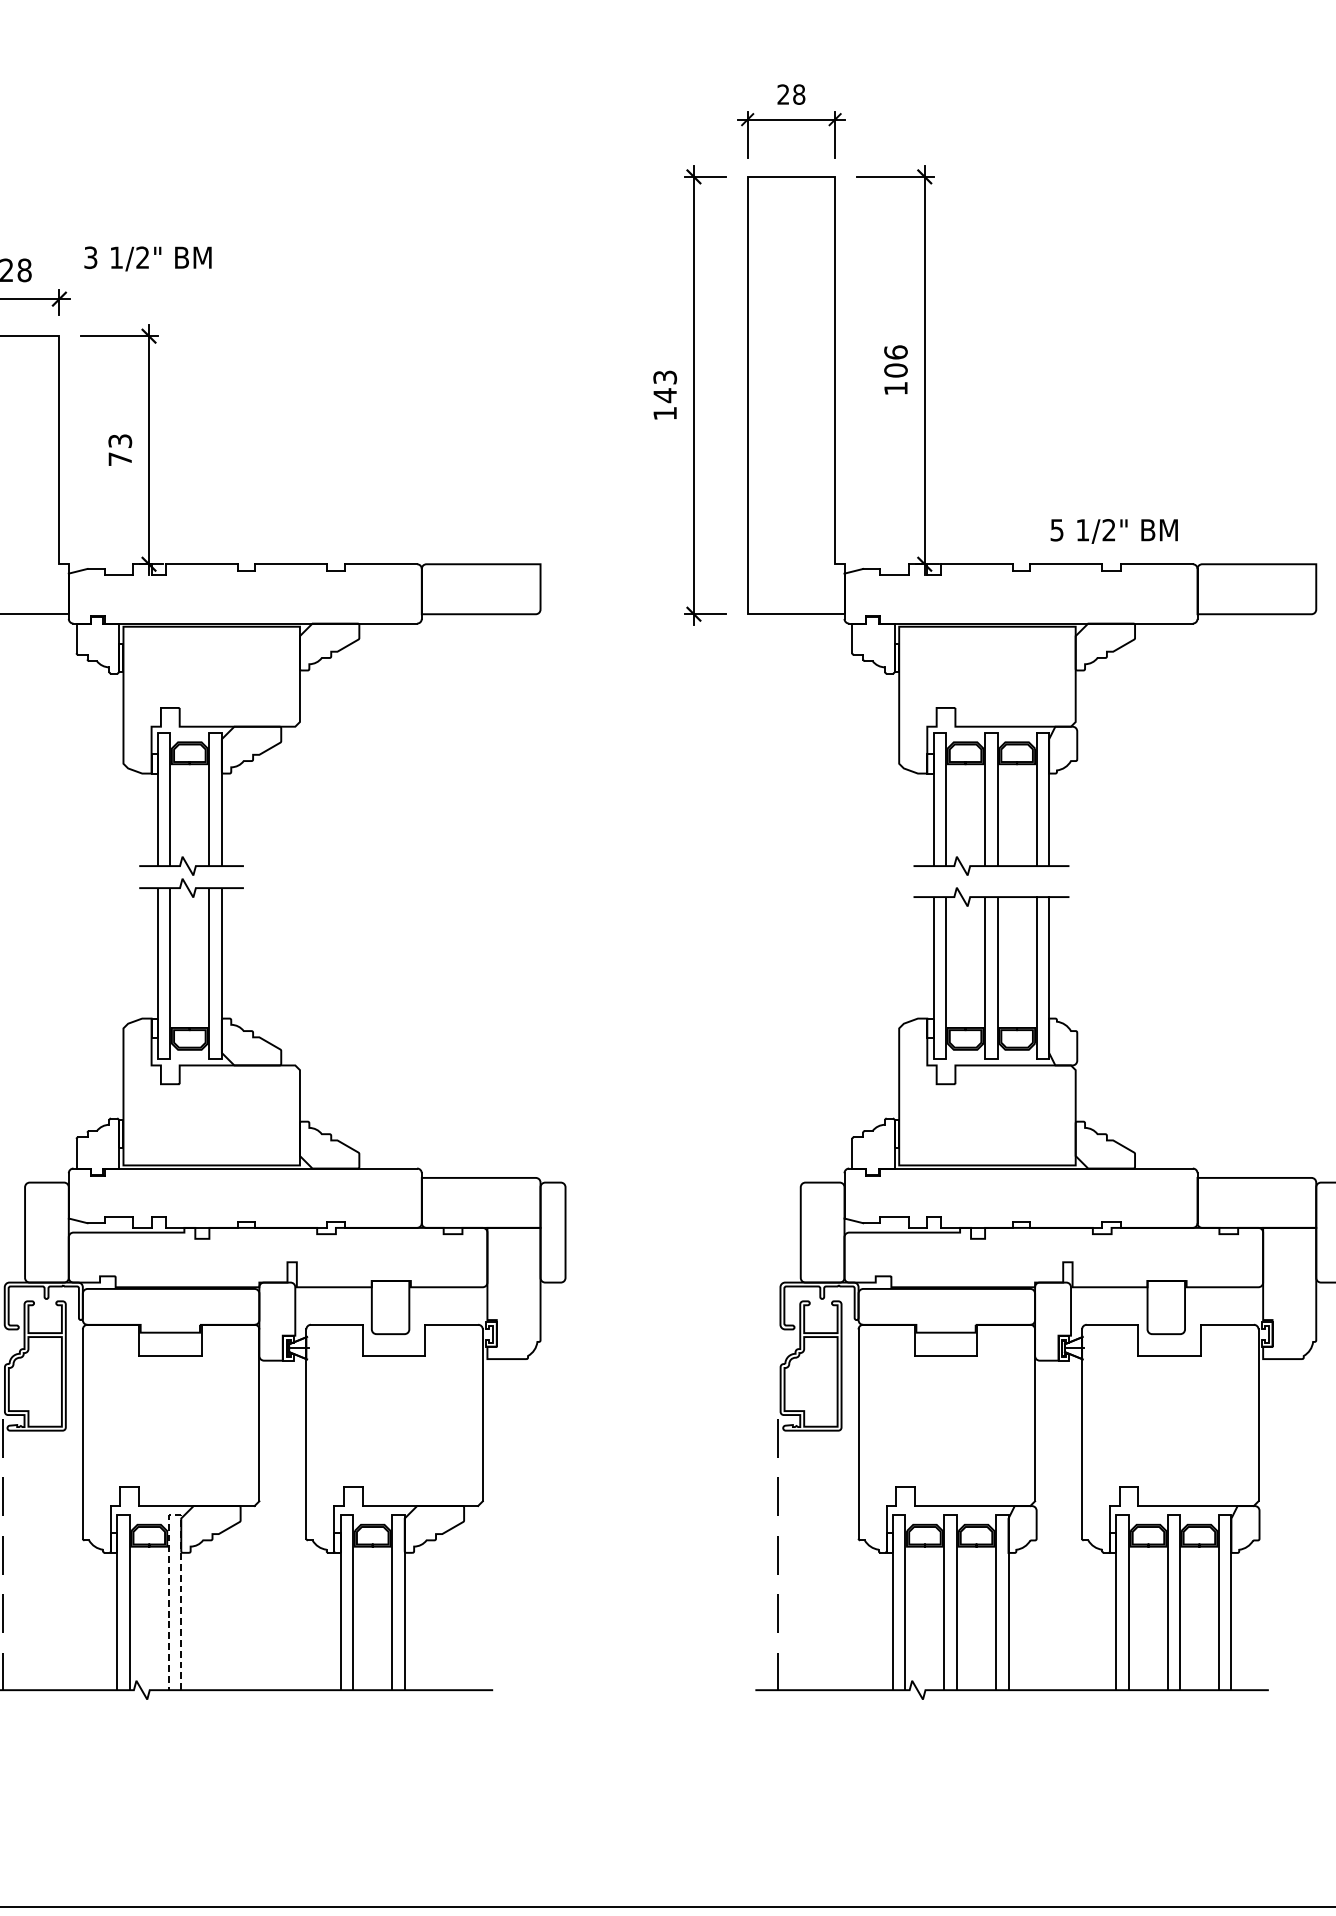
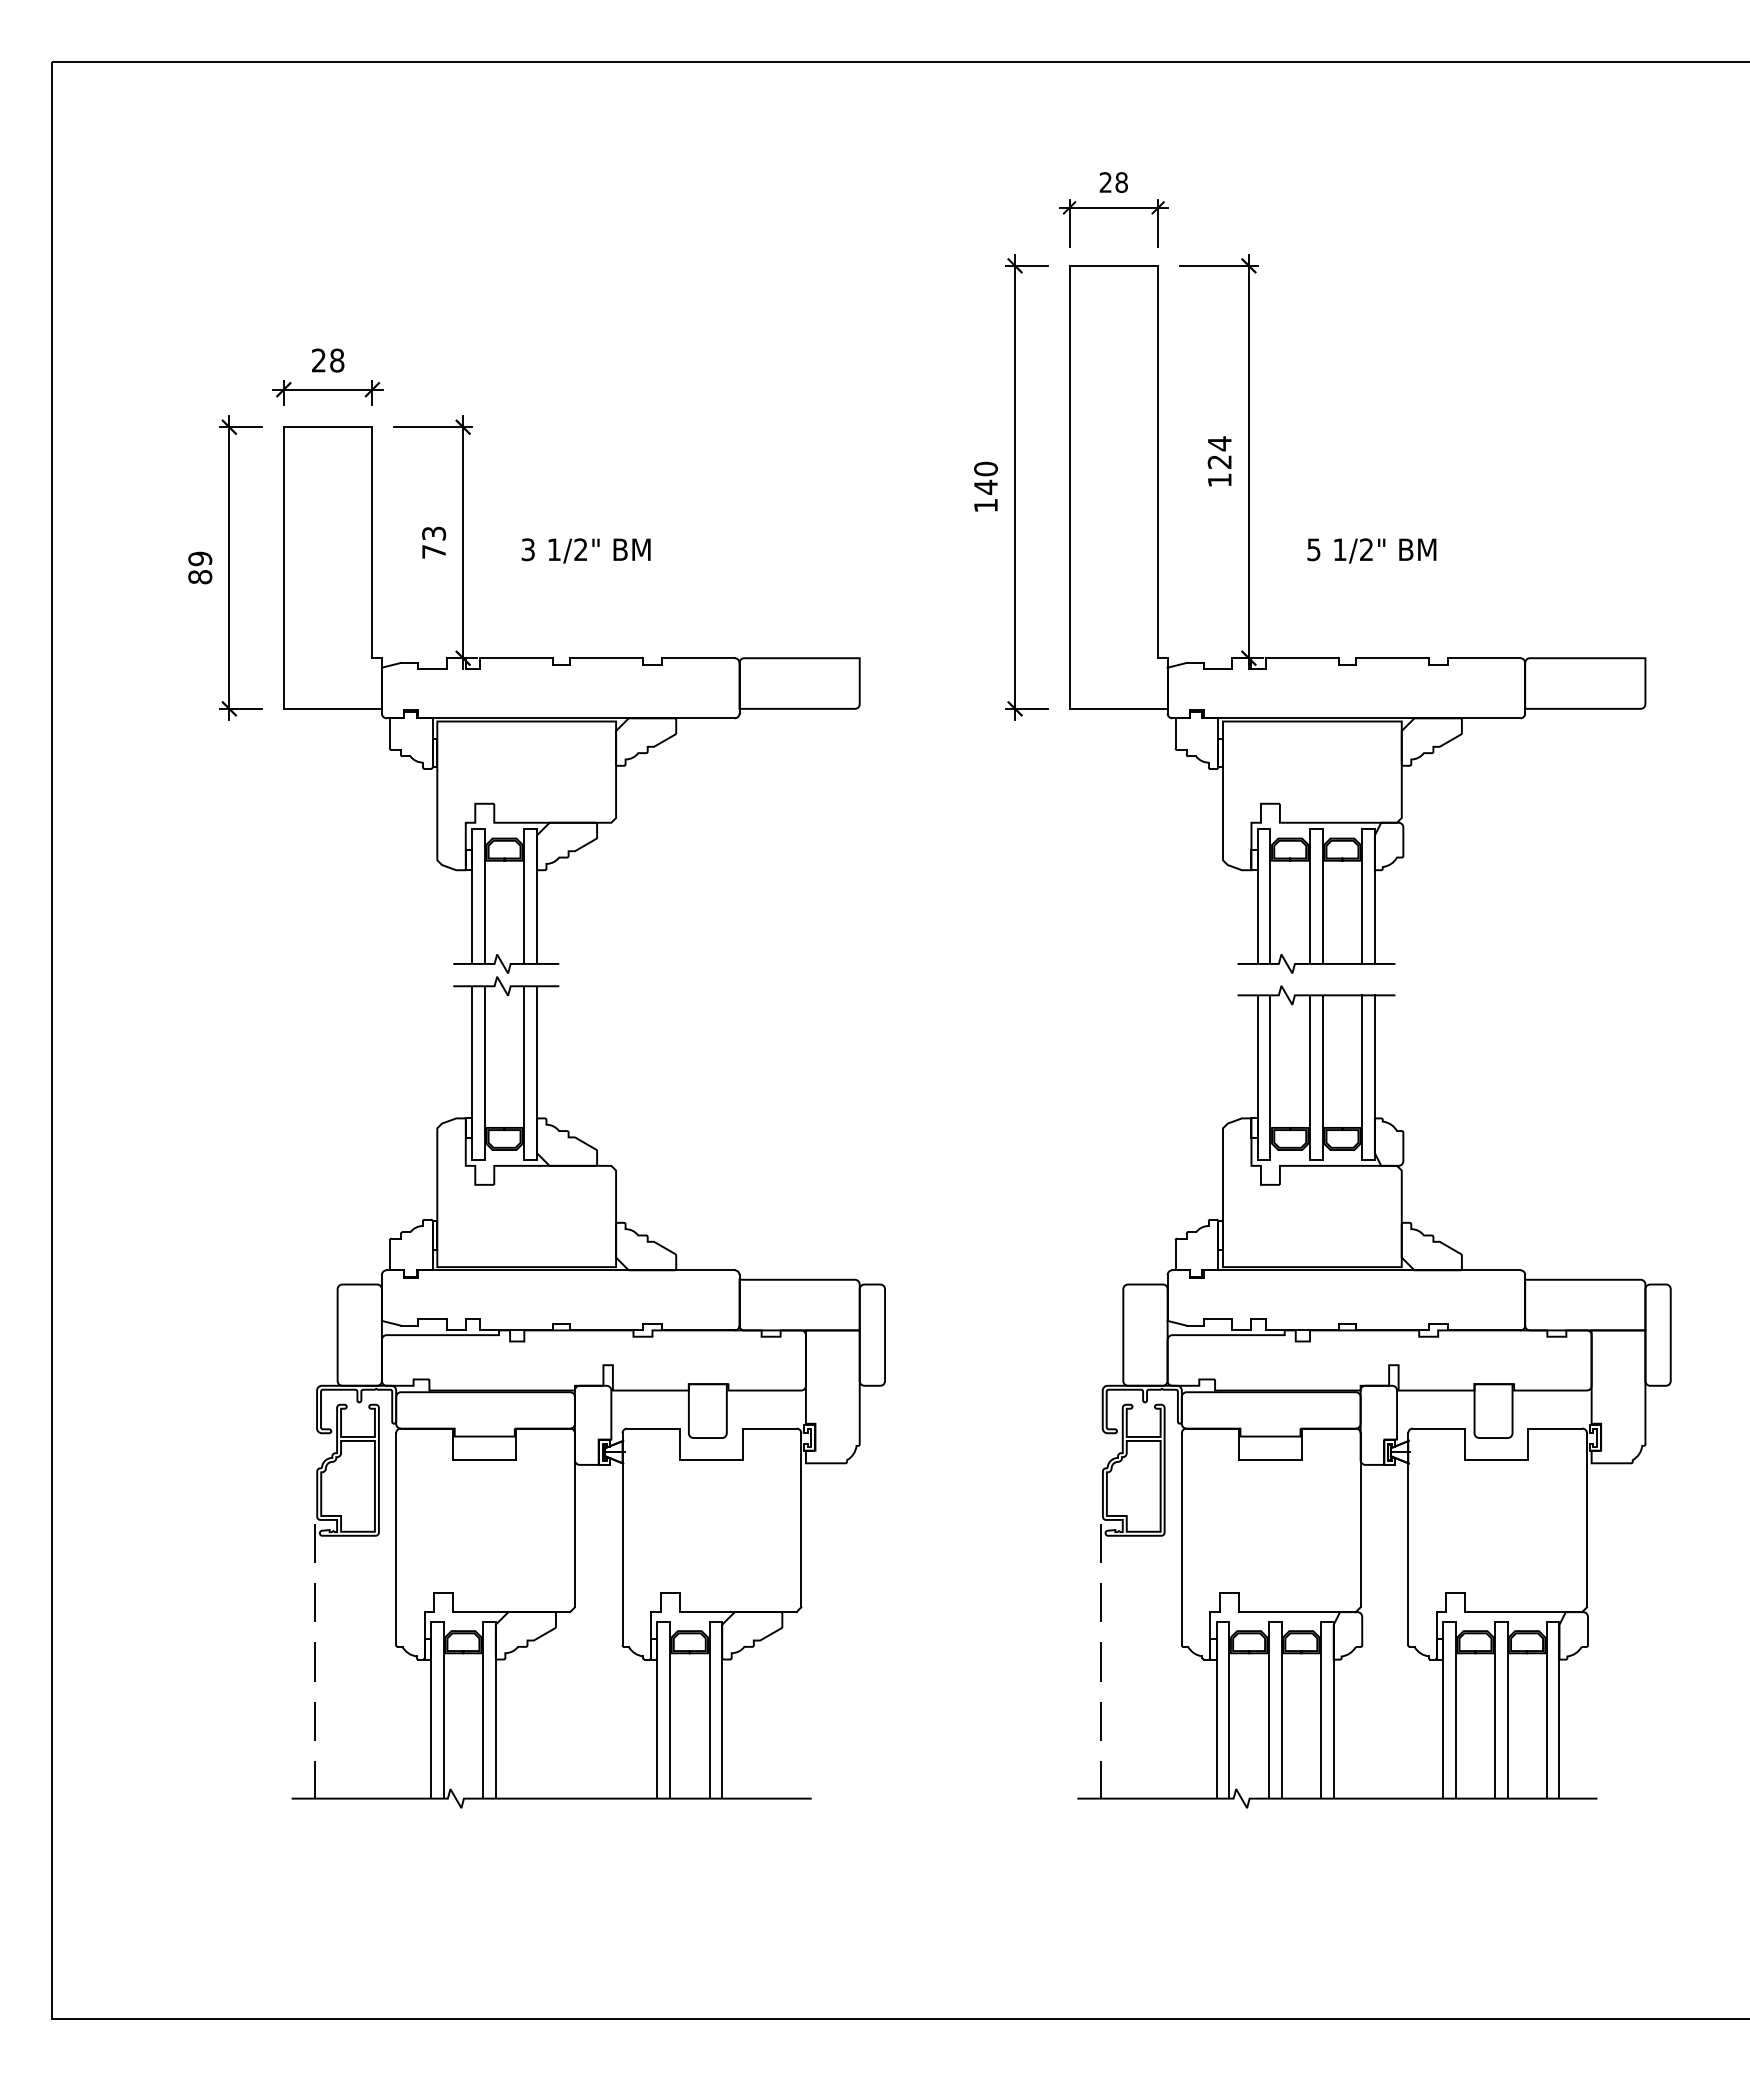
text: (147, 258) -> (585, 550), moved
text: (895, 361) -> (1219, 452), 106 -> 124
text: (664, 376) -> (985, 468), 143 -> 140
text: (1113, 530) -> (1371, 550), moved
line: (175, 1515) -> (489, 1621), dashed -> solid

